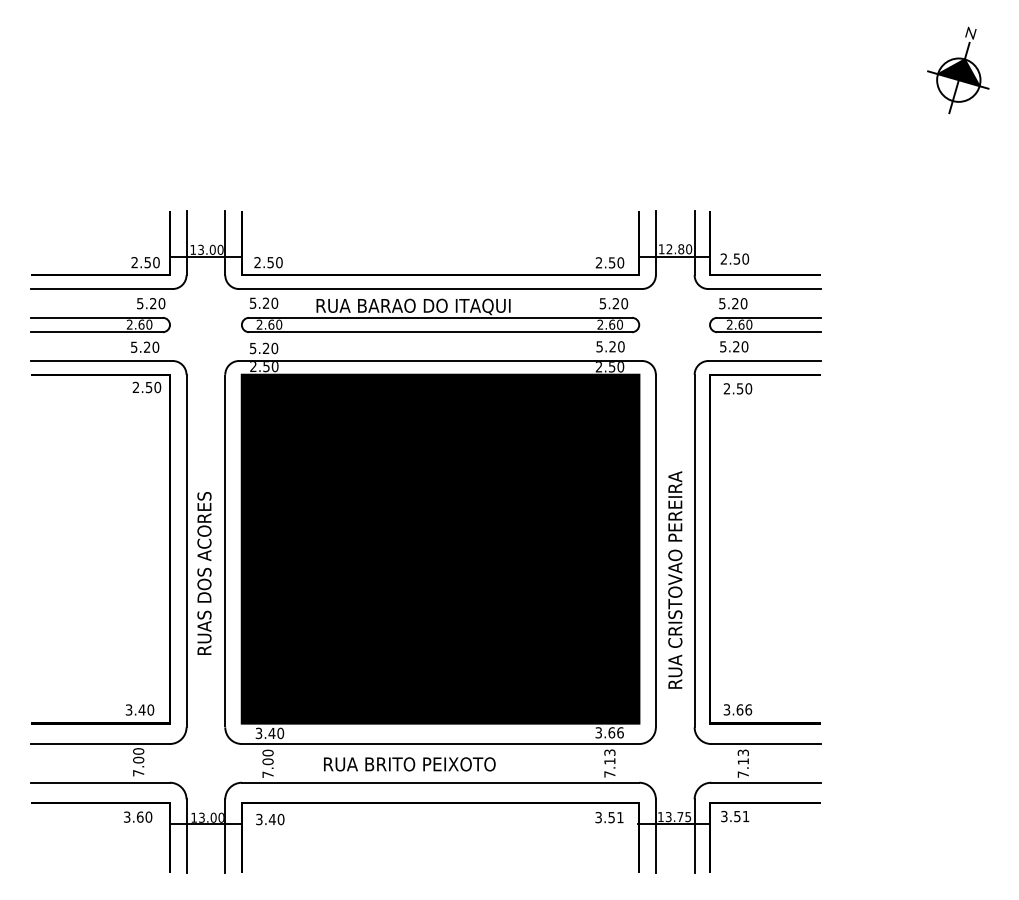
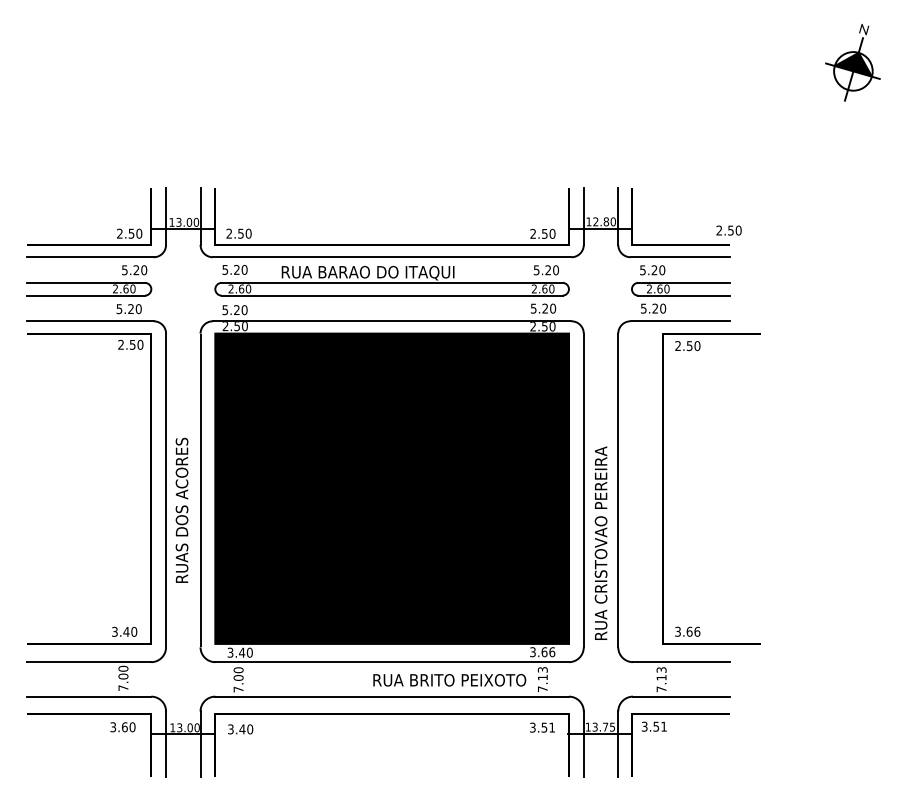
text: (734, 258) -> (728, 230), moved
text: (764, 548) -> (711, 488), moved
text: (674, 579) -> (600, 542), moved
text: (409, 764) -> (449, 680), moved

